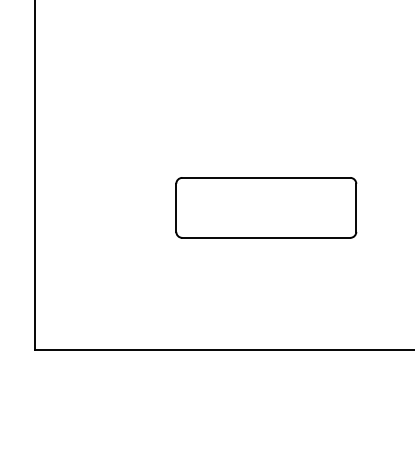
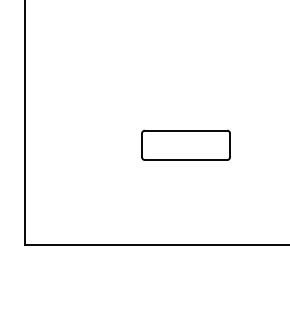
part: (265, 208) -> (185, 145), size x0.7

